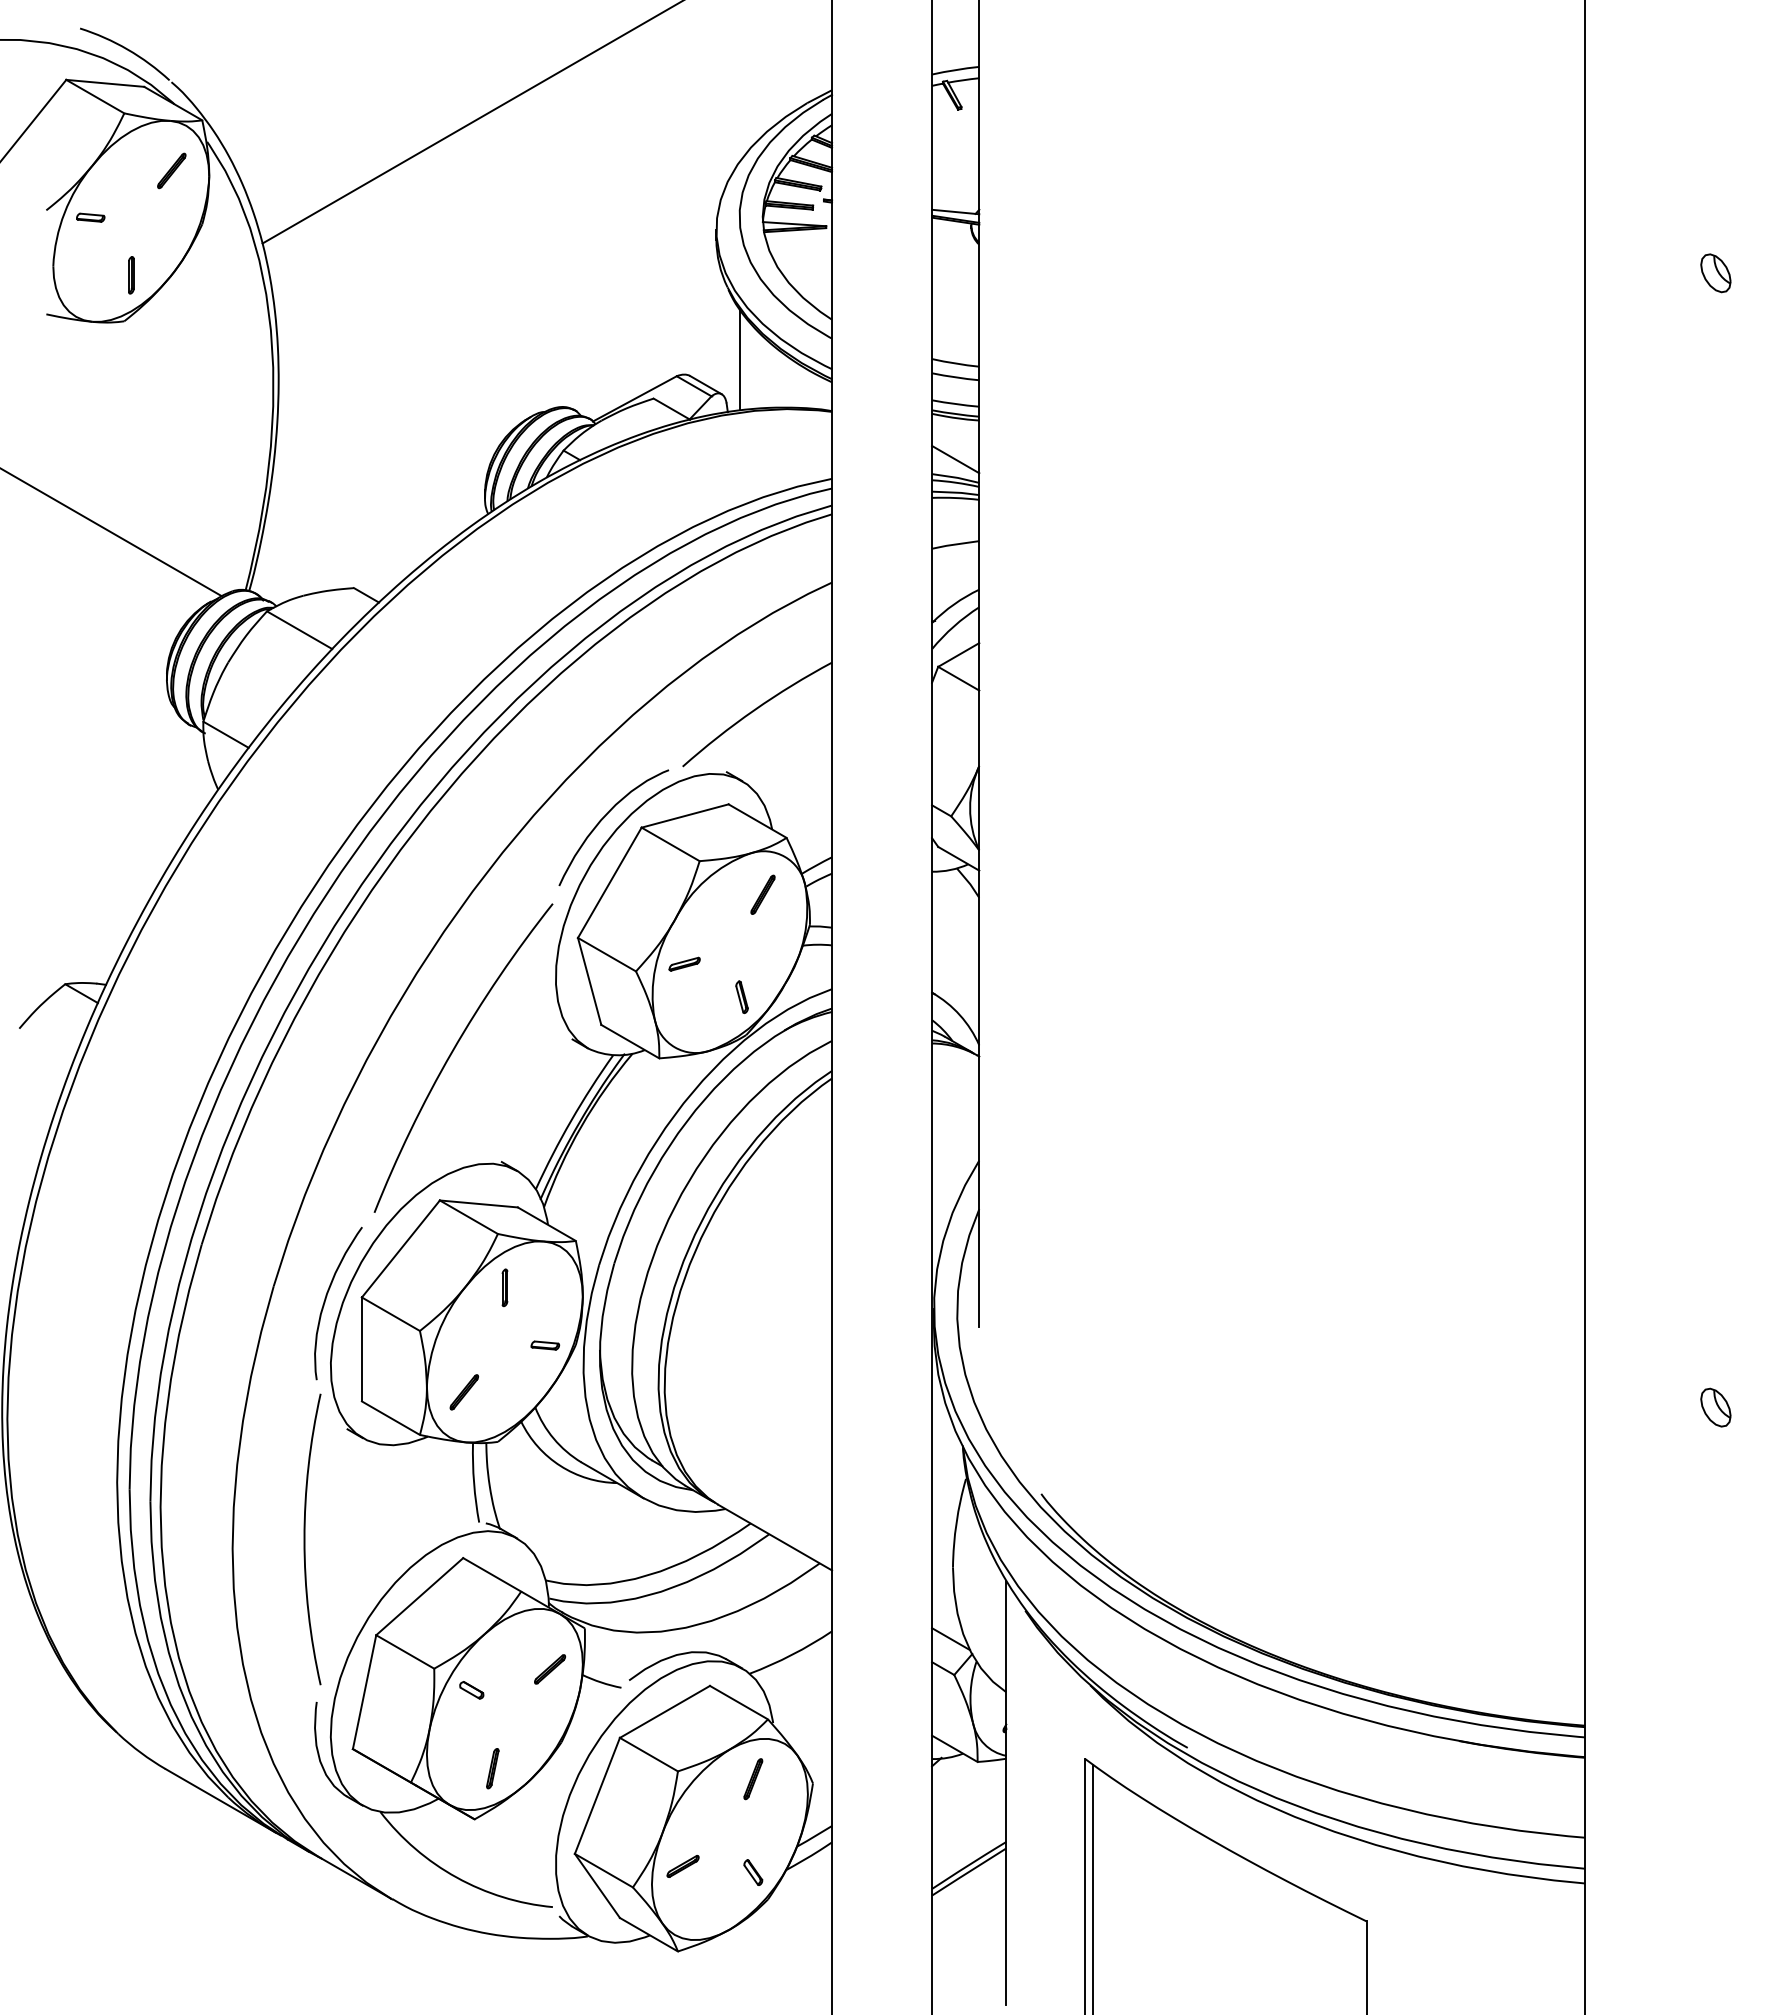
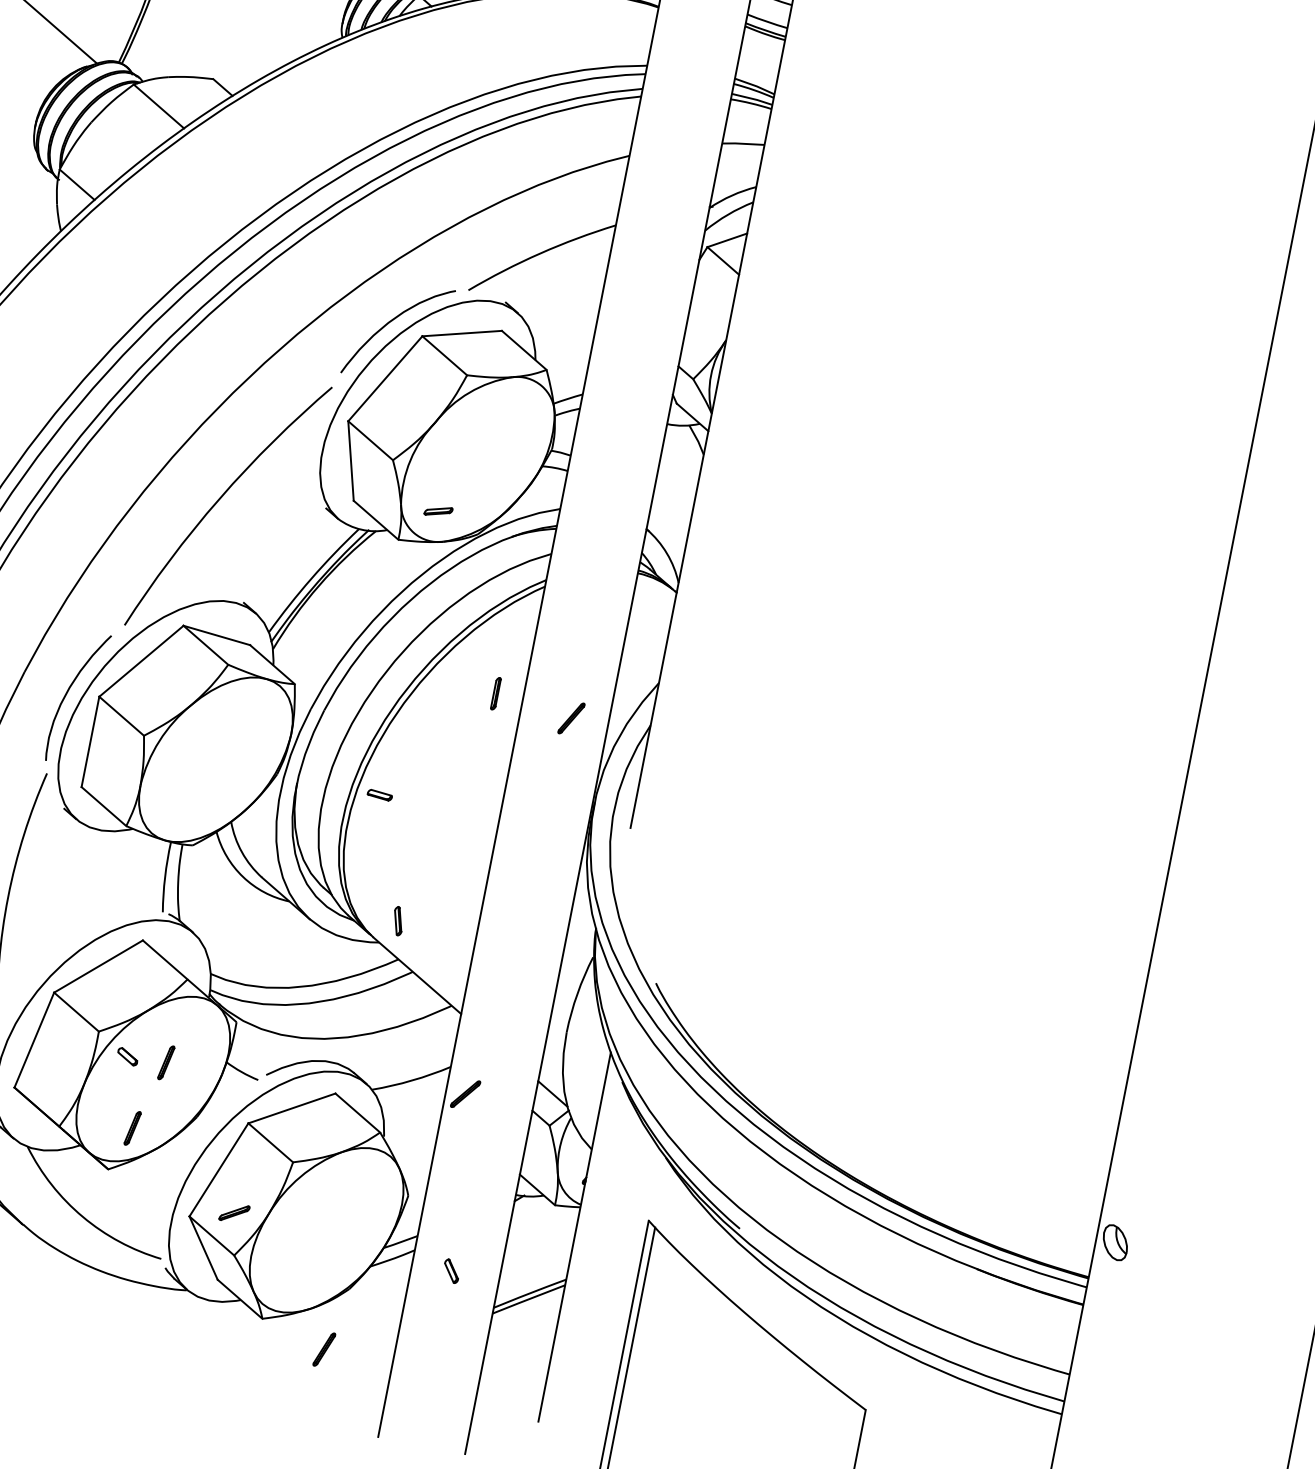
line: (955, 459) -> (757, 69), removed
part: (762, 894) -> (571, 718), moved
part: (684, 963) -> (438, 510), moved
part: (741, 996) -> (397, 920), moved
part: (504, 1287) -> (495, 693), moved
part: (545, 1345) -> (380, 795), moved
part: (464, 1392) -> (465, 1094), moved
part: (1715, 1407) -> (1115, 1242), moved
part: (550, 1669) -> (199, 1052), removed
part: (515, 1688) -> (166, 1062), added
part: (753, 1779) -> (324, 1349), moved
part: (682, 1866) -> (234, 1213), moved
part: (753, 1872) -> (451, 1271), moved

